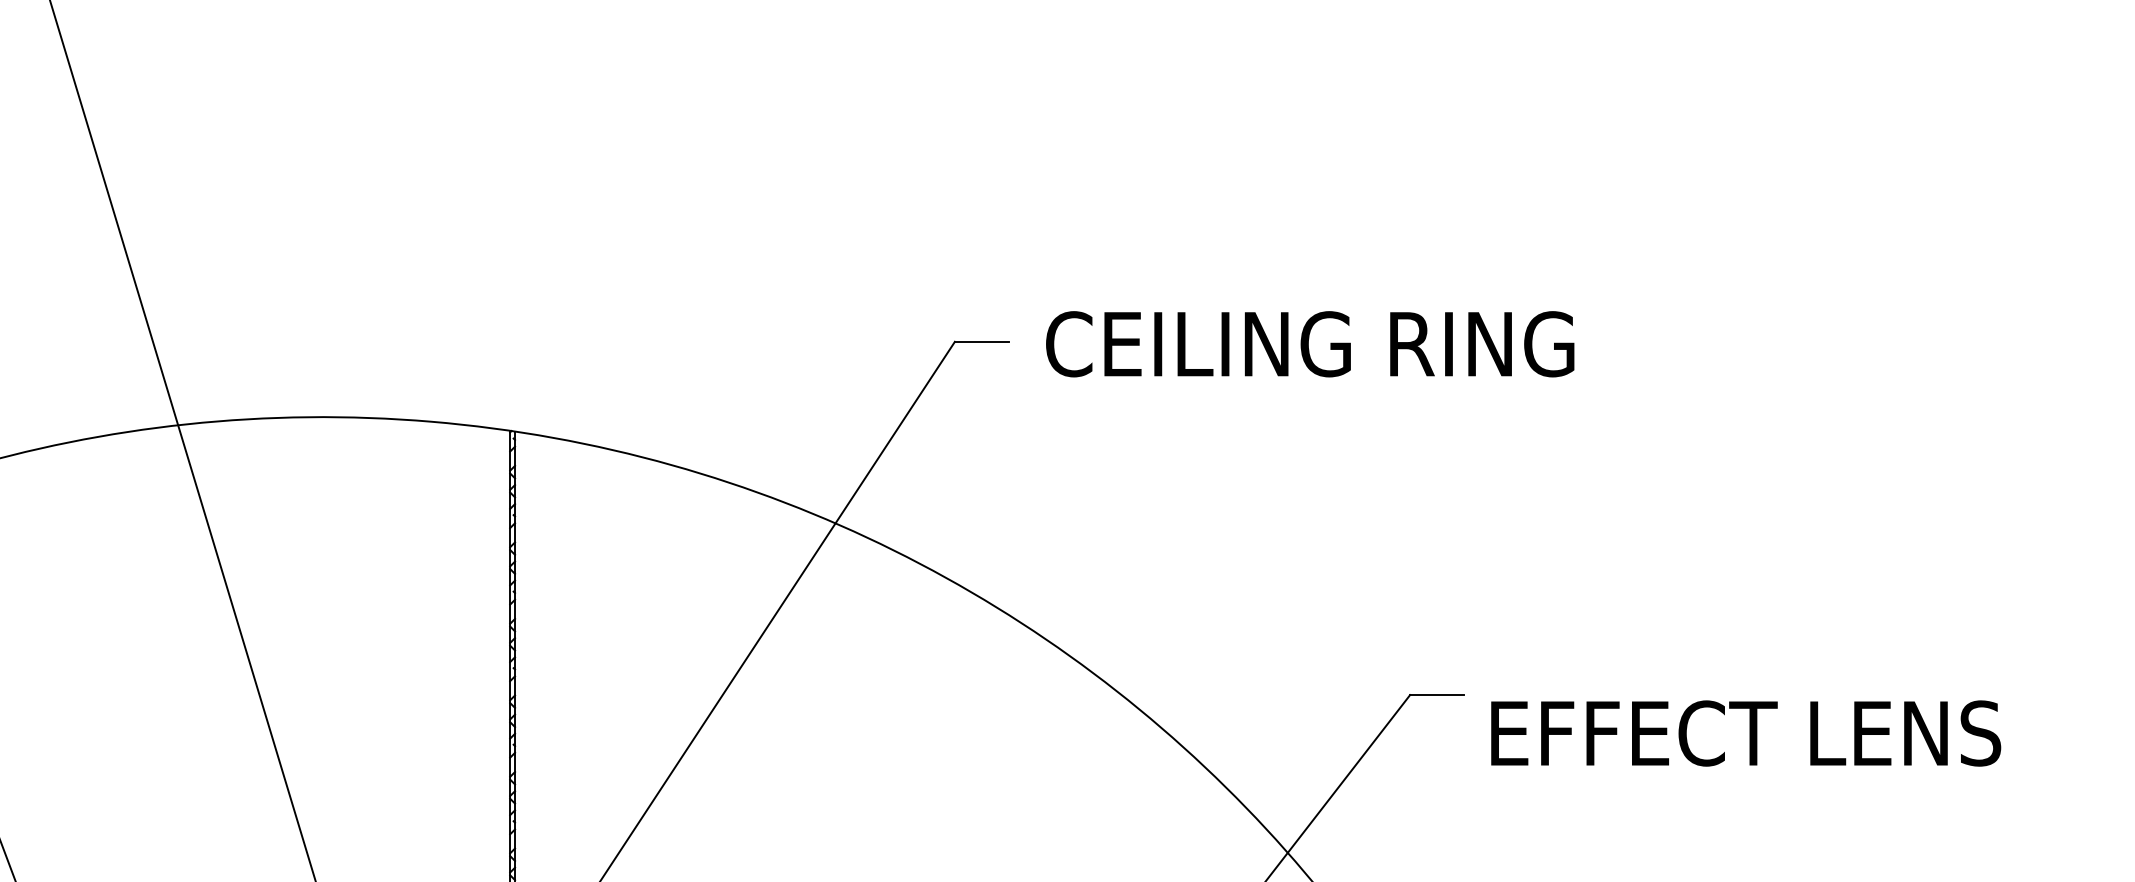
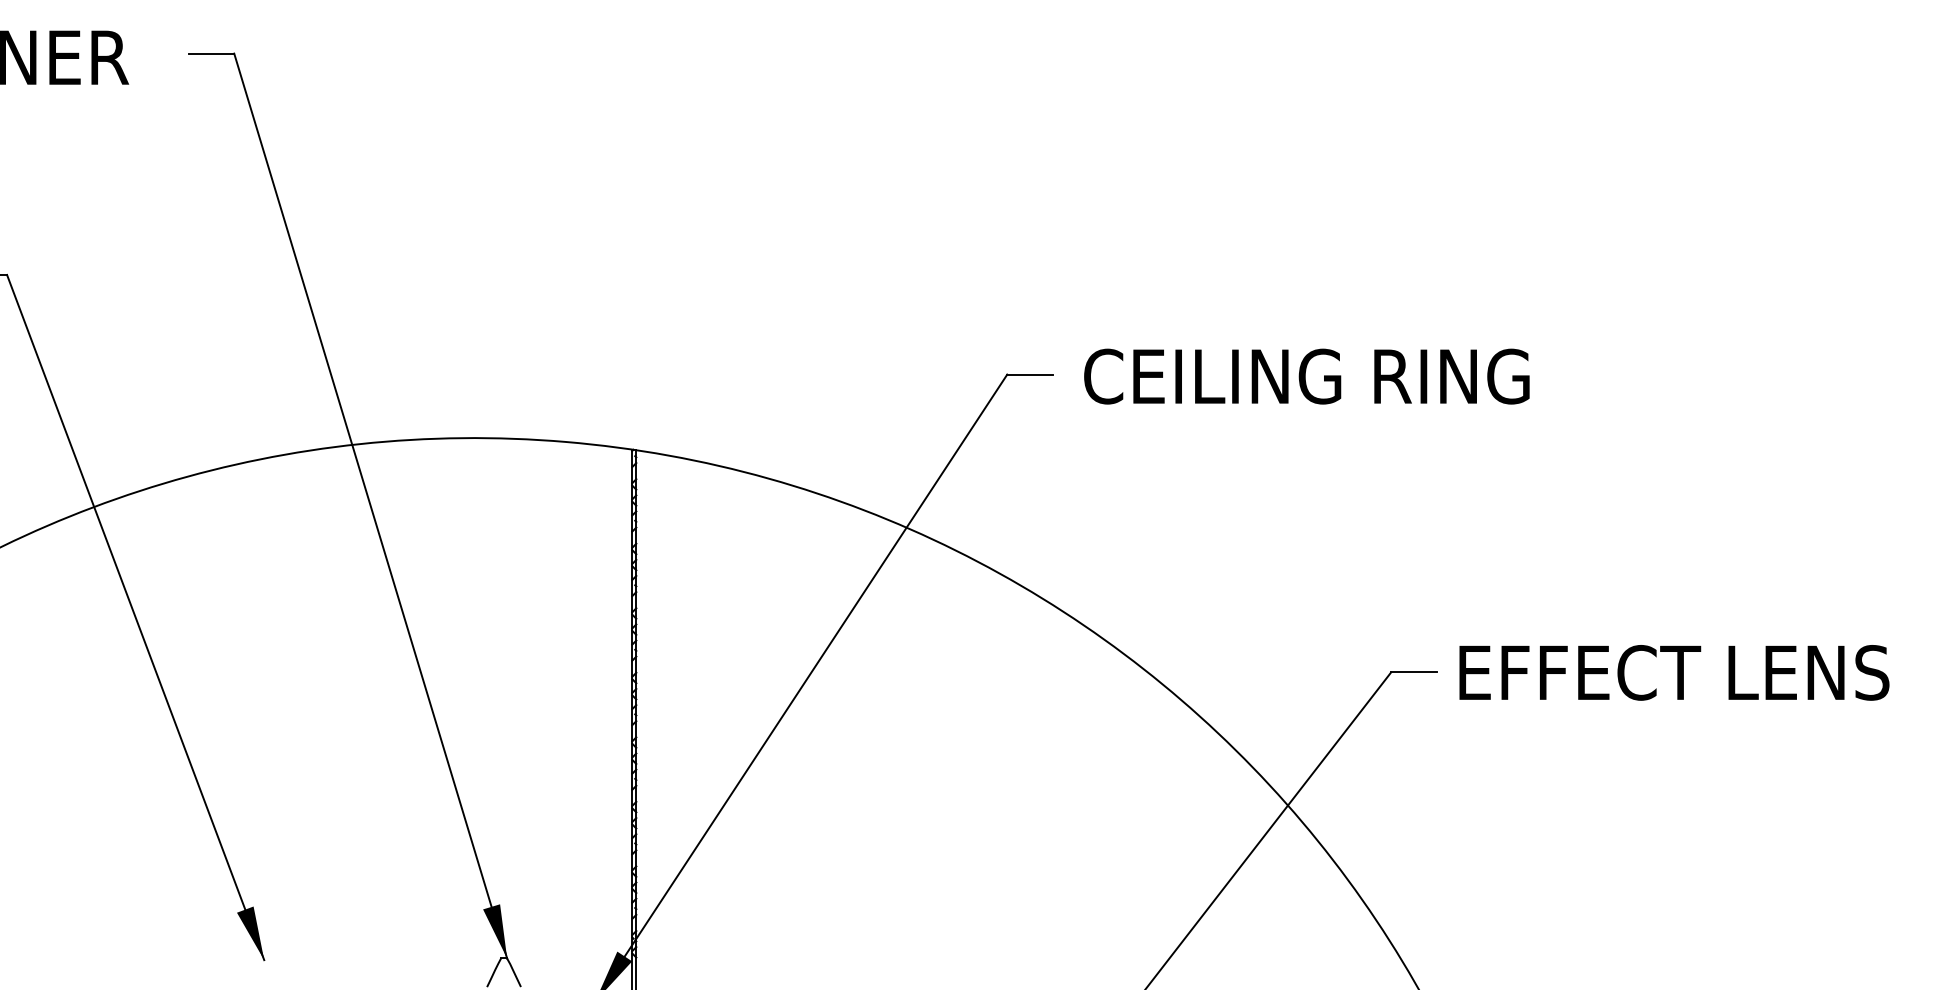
text: (1746, 733) -> (1674, 672), moved

